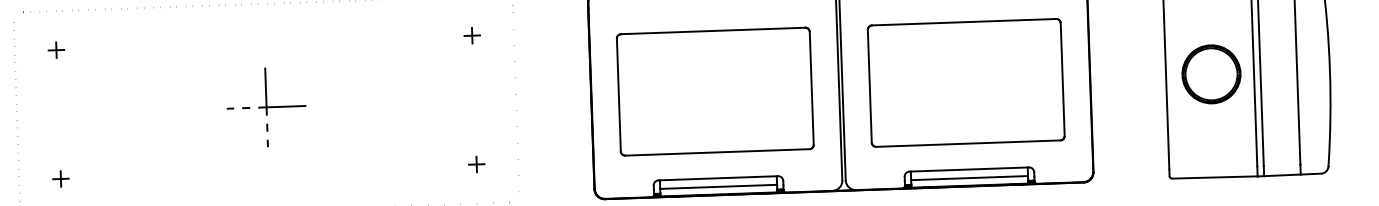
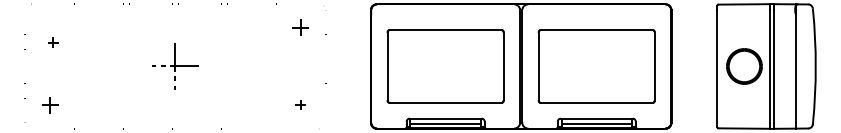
part: (471, 35) -> (300, 27), size x1.6
part: (56, 49) -> (53, 42), moved
part: (61, 177) -> (50, 104), size x1.6

